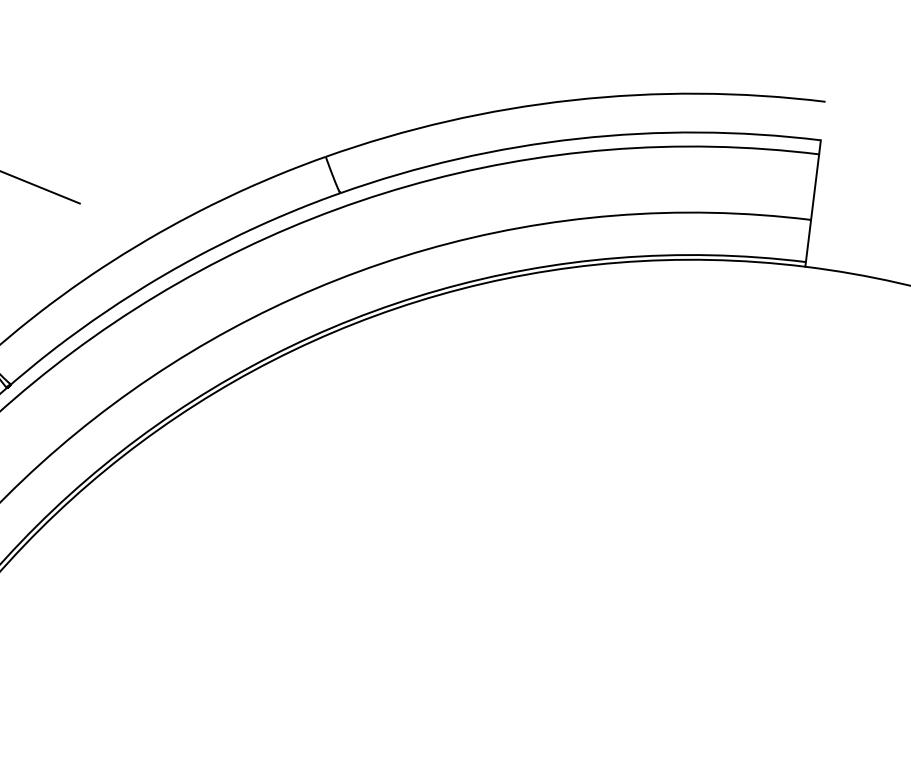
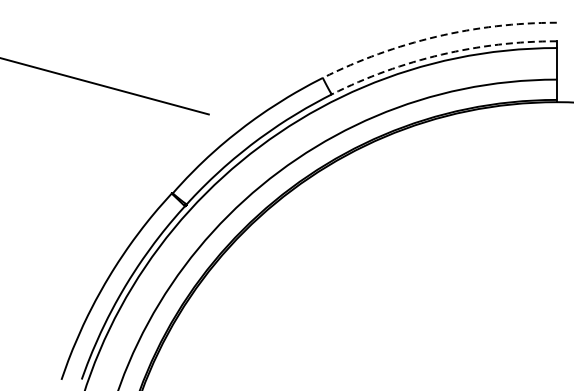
arc: (572, 99) -> (436, 36), solid -> dashed
arc: (578, 138) -> (441, 54), solid -> dashed

